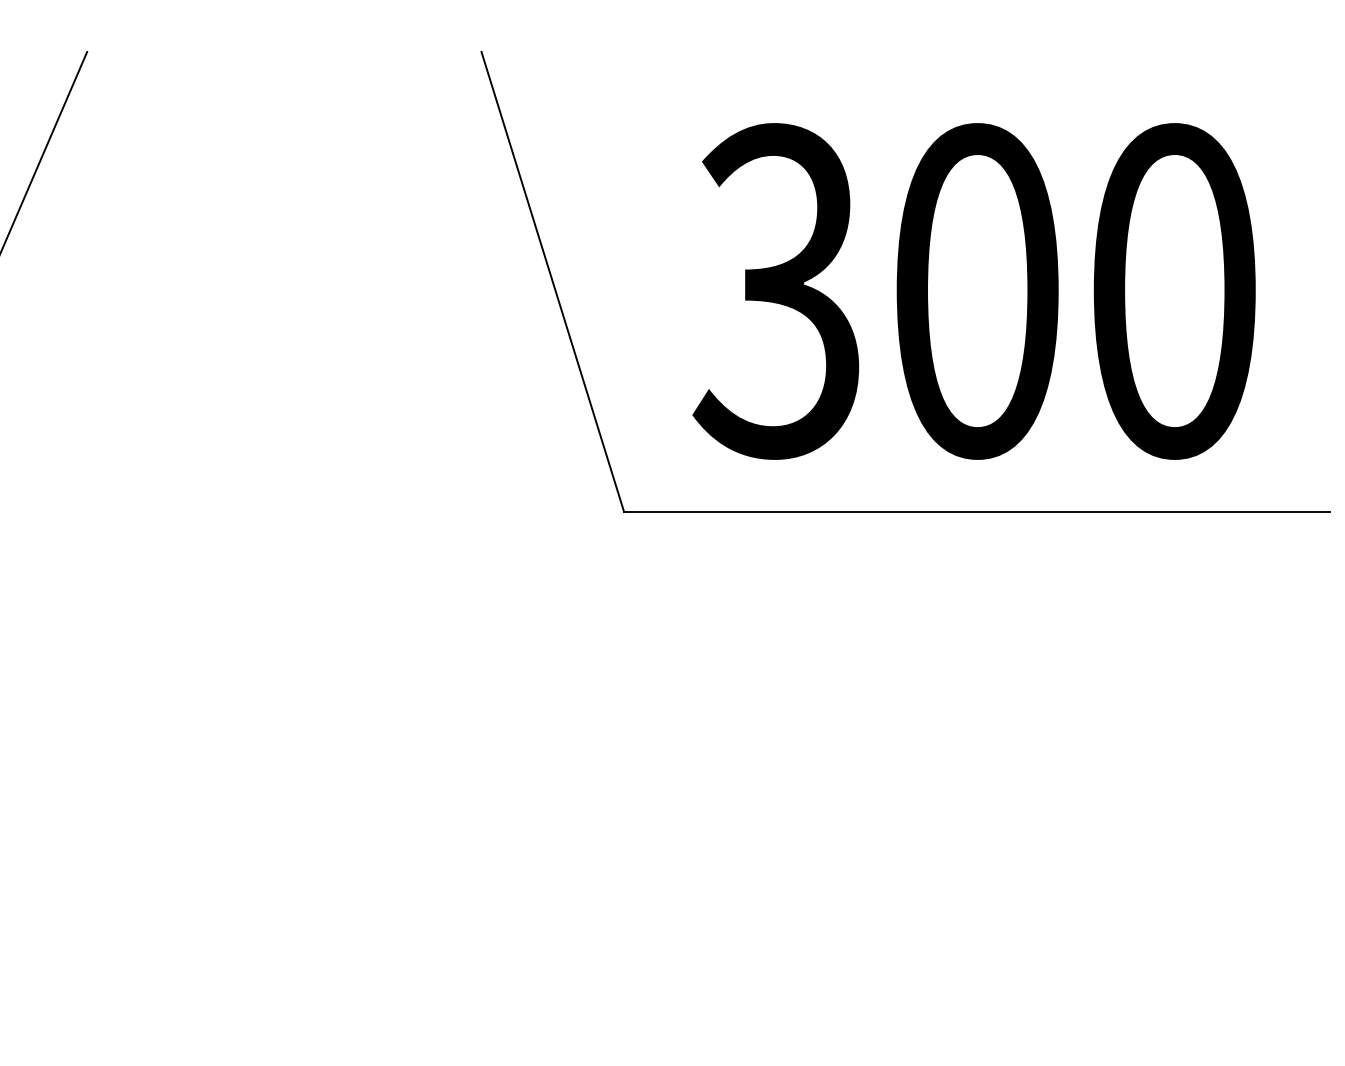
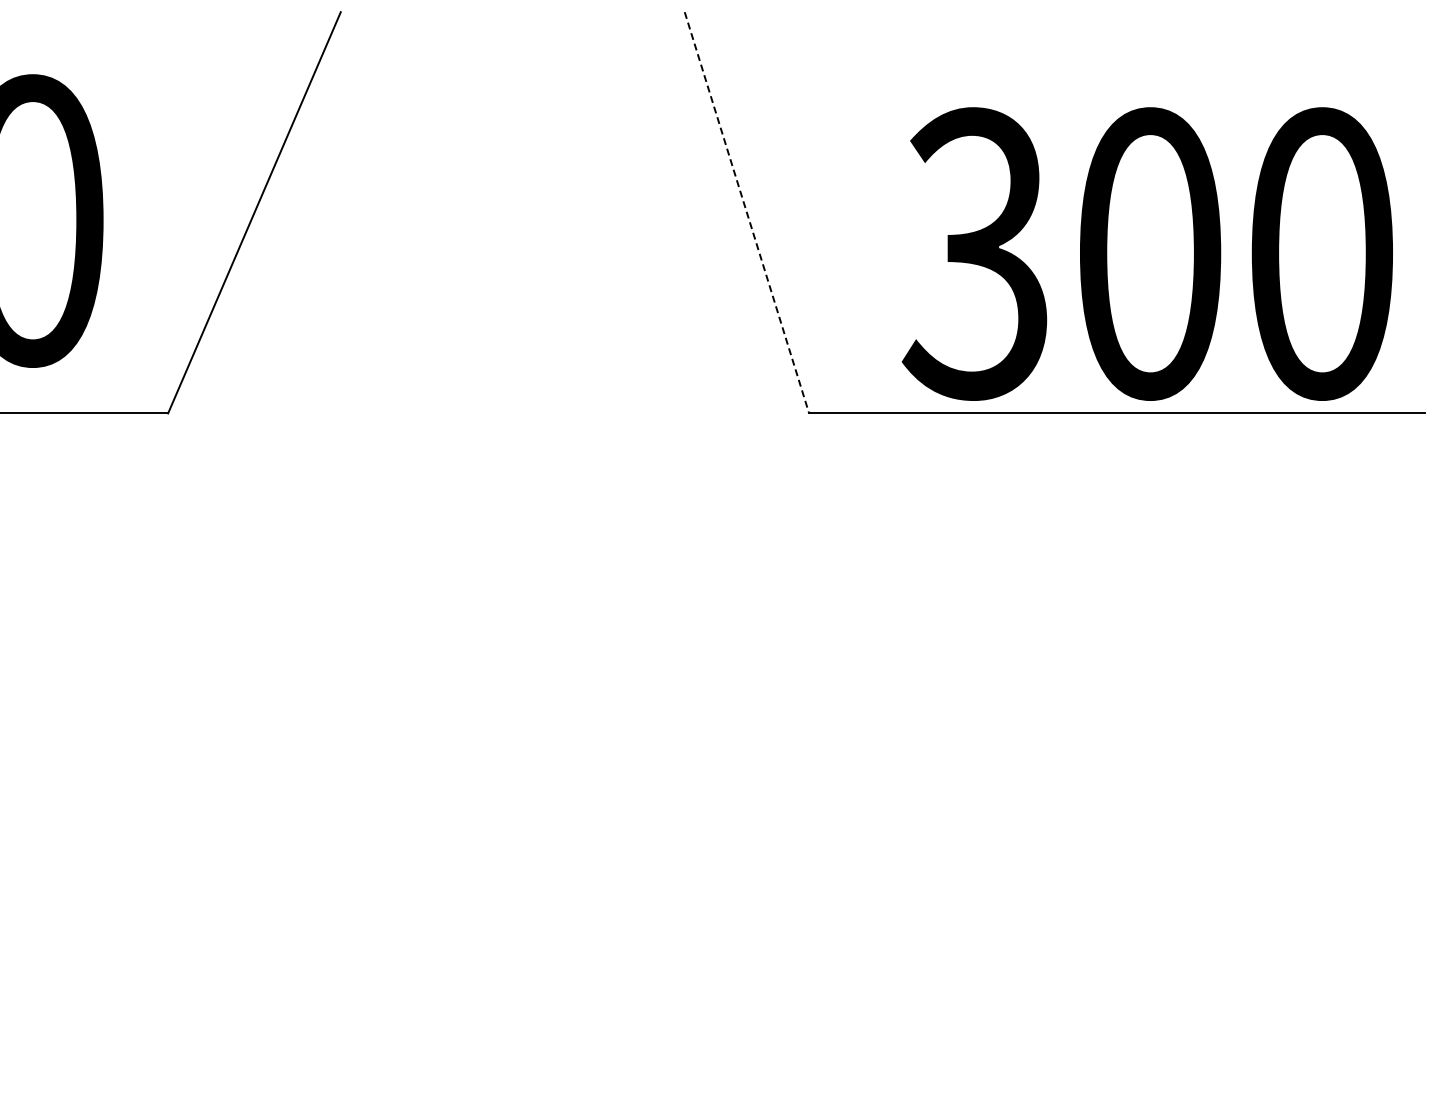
line: (553, 282) -> (747, 213), solid -> dashed
text: (973, 290) -> (1146, 253), moved

